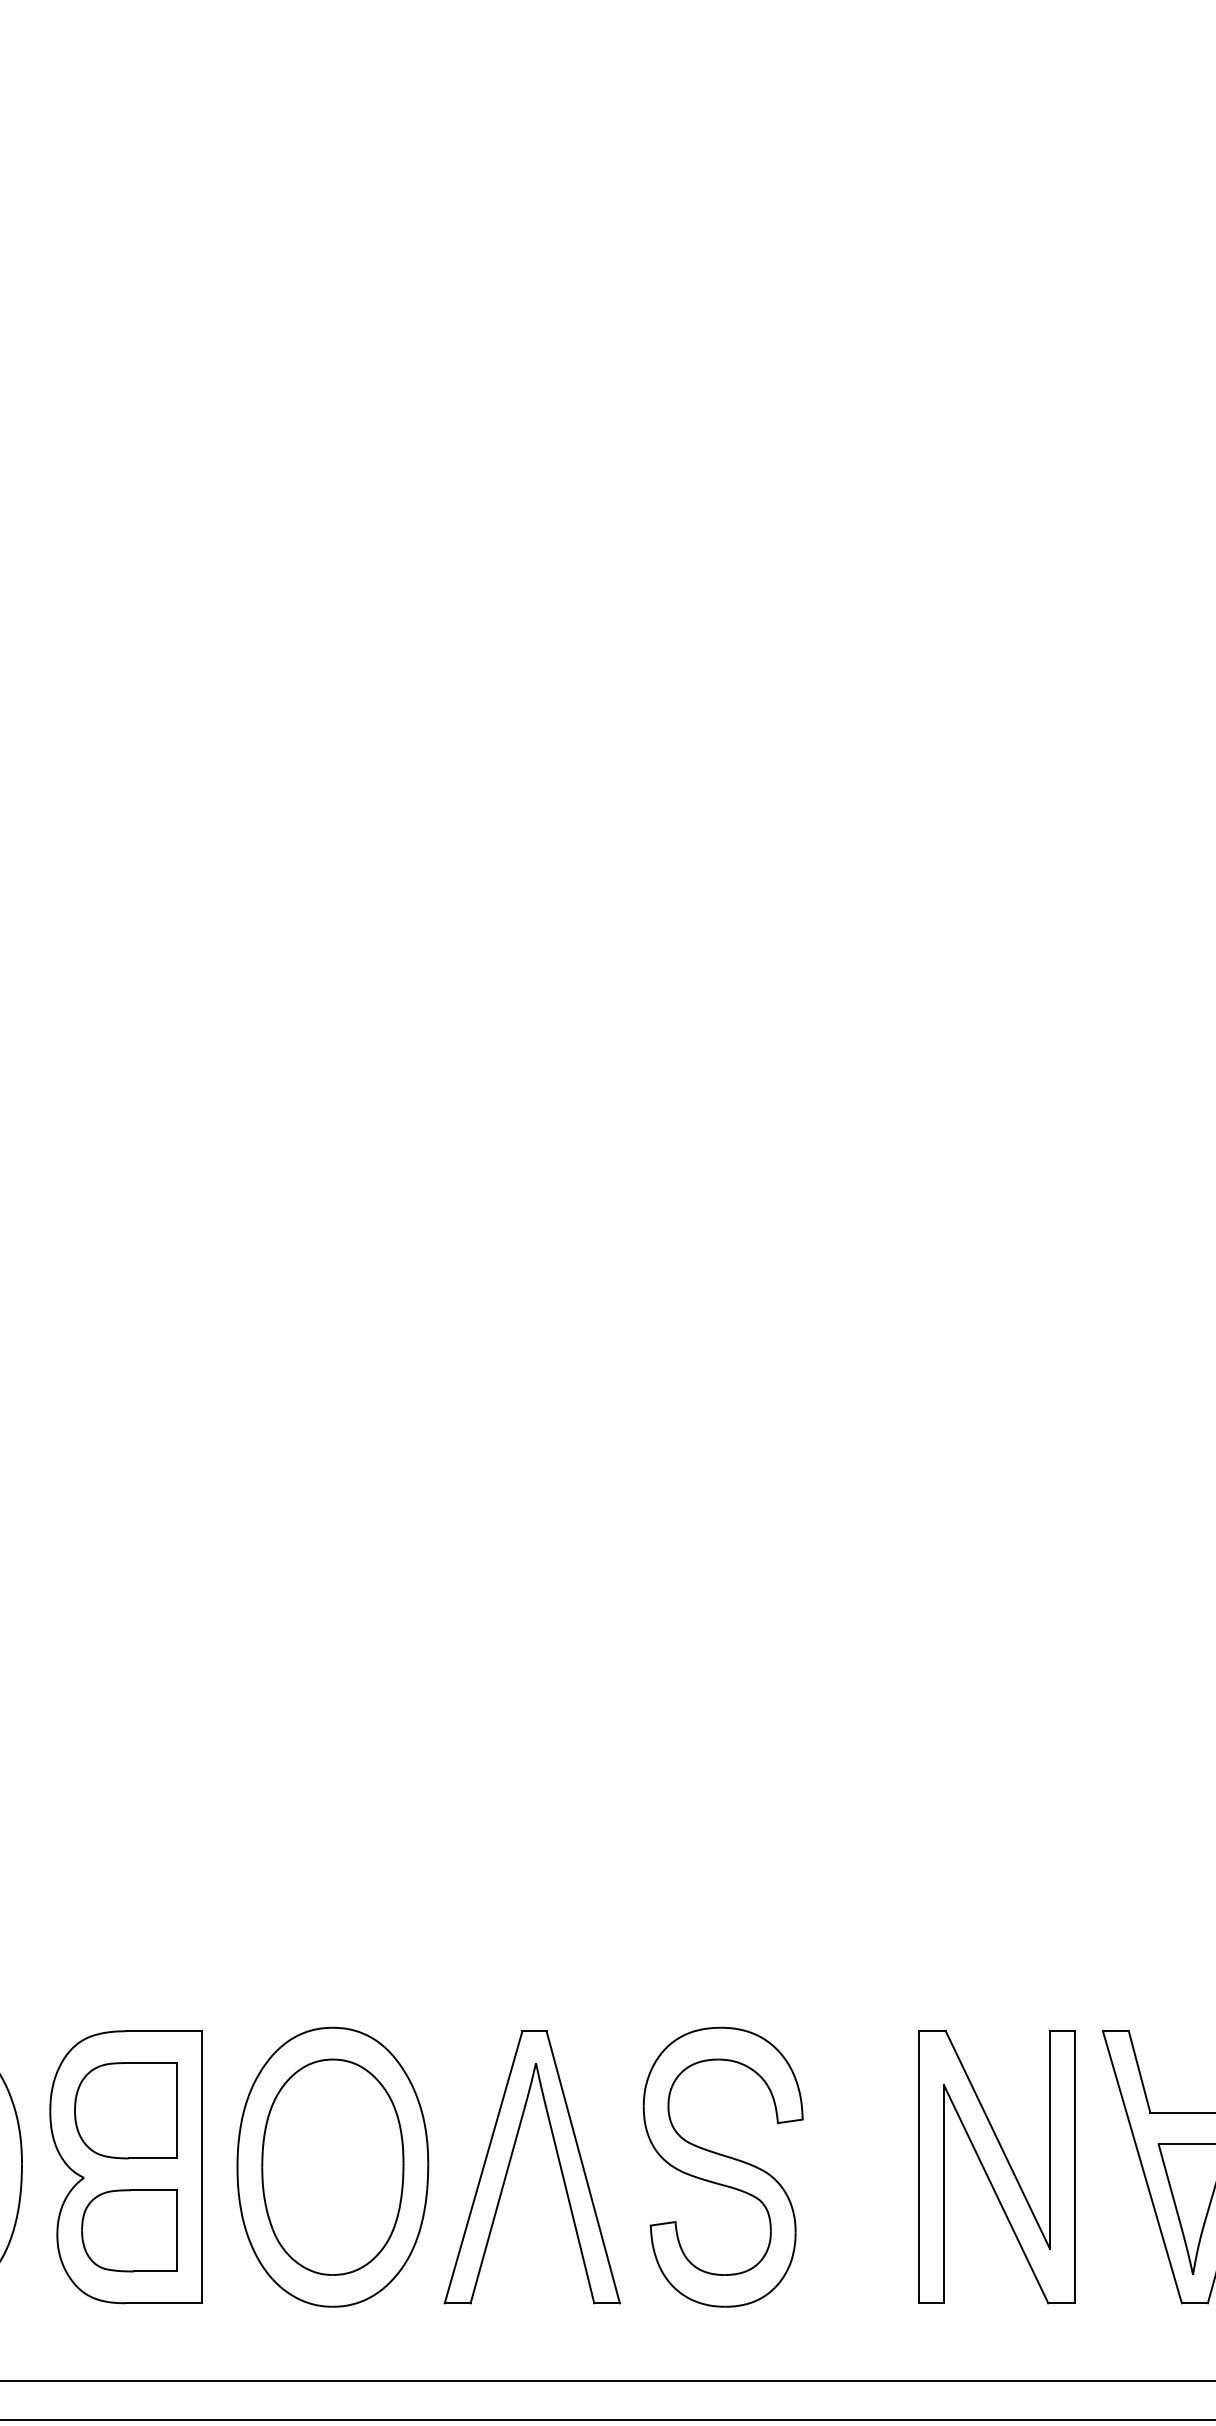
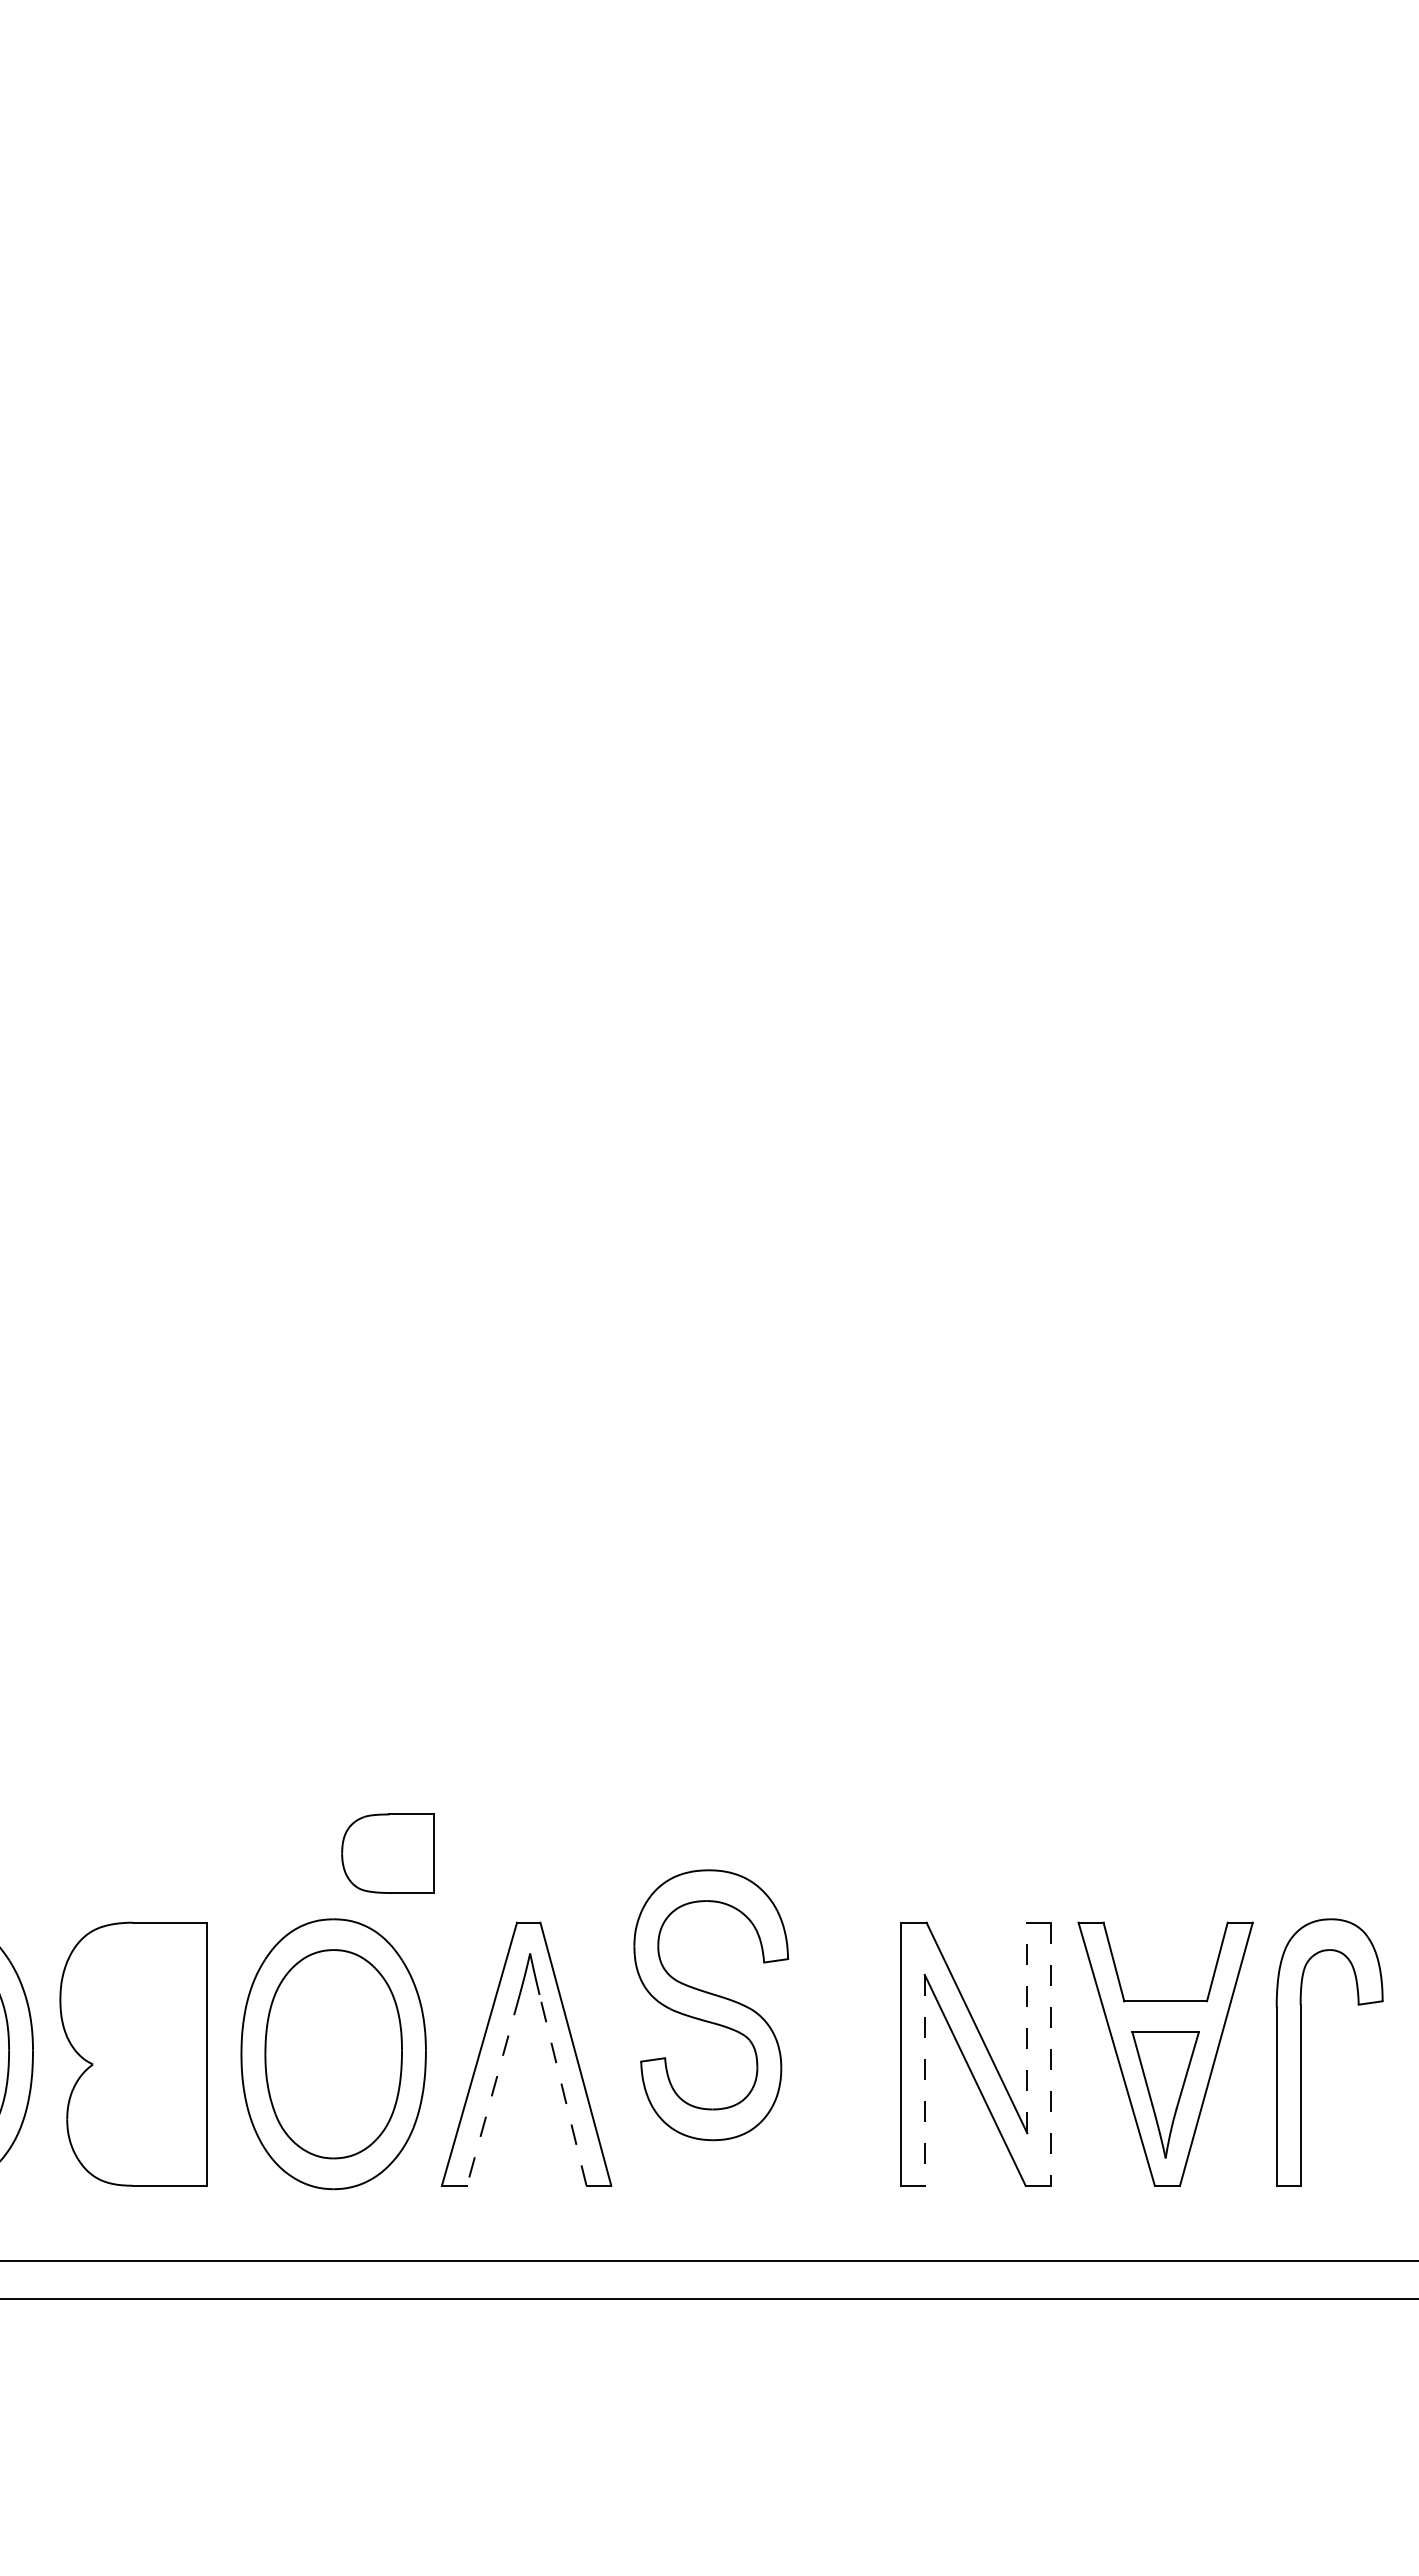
part: (125, 2110) -> (133, 1999), removed
line: (1050, 2139) -> (1027, 2027), solid -> dashed
part: (723, 2167) -> (711, 2005), moved
line: (1075, 2167) -> (1051, 2054), solid -> dashed
line: (943, 2194) -> (924, 2080), solid -> dashed
line: (569, 2203) -> (562, 2089), solid -> dashed
line: (498, 2204) -> (493, 2090), solid -> dashed
part: (128, 2230) -> (387, 1853), moved

